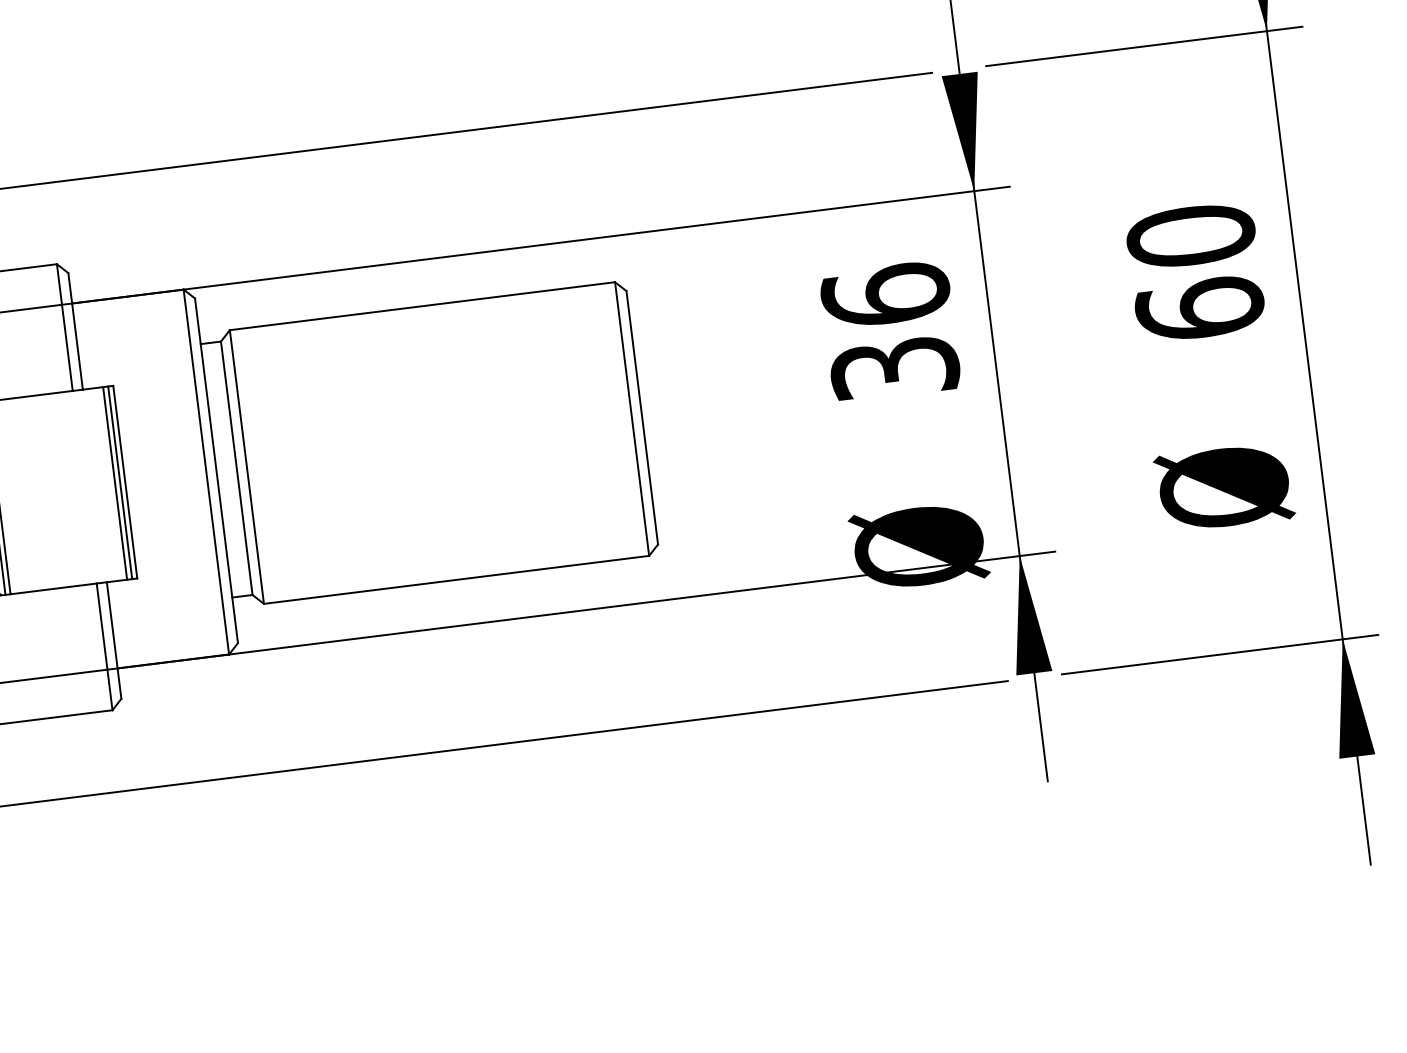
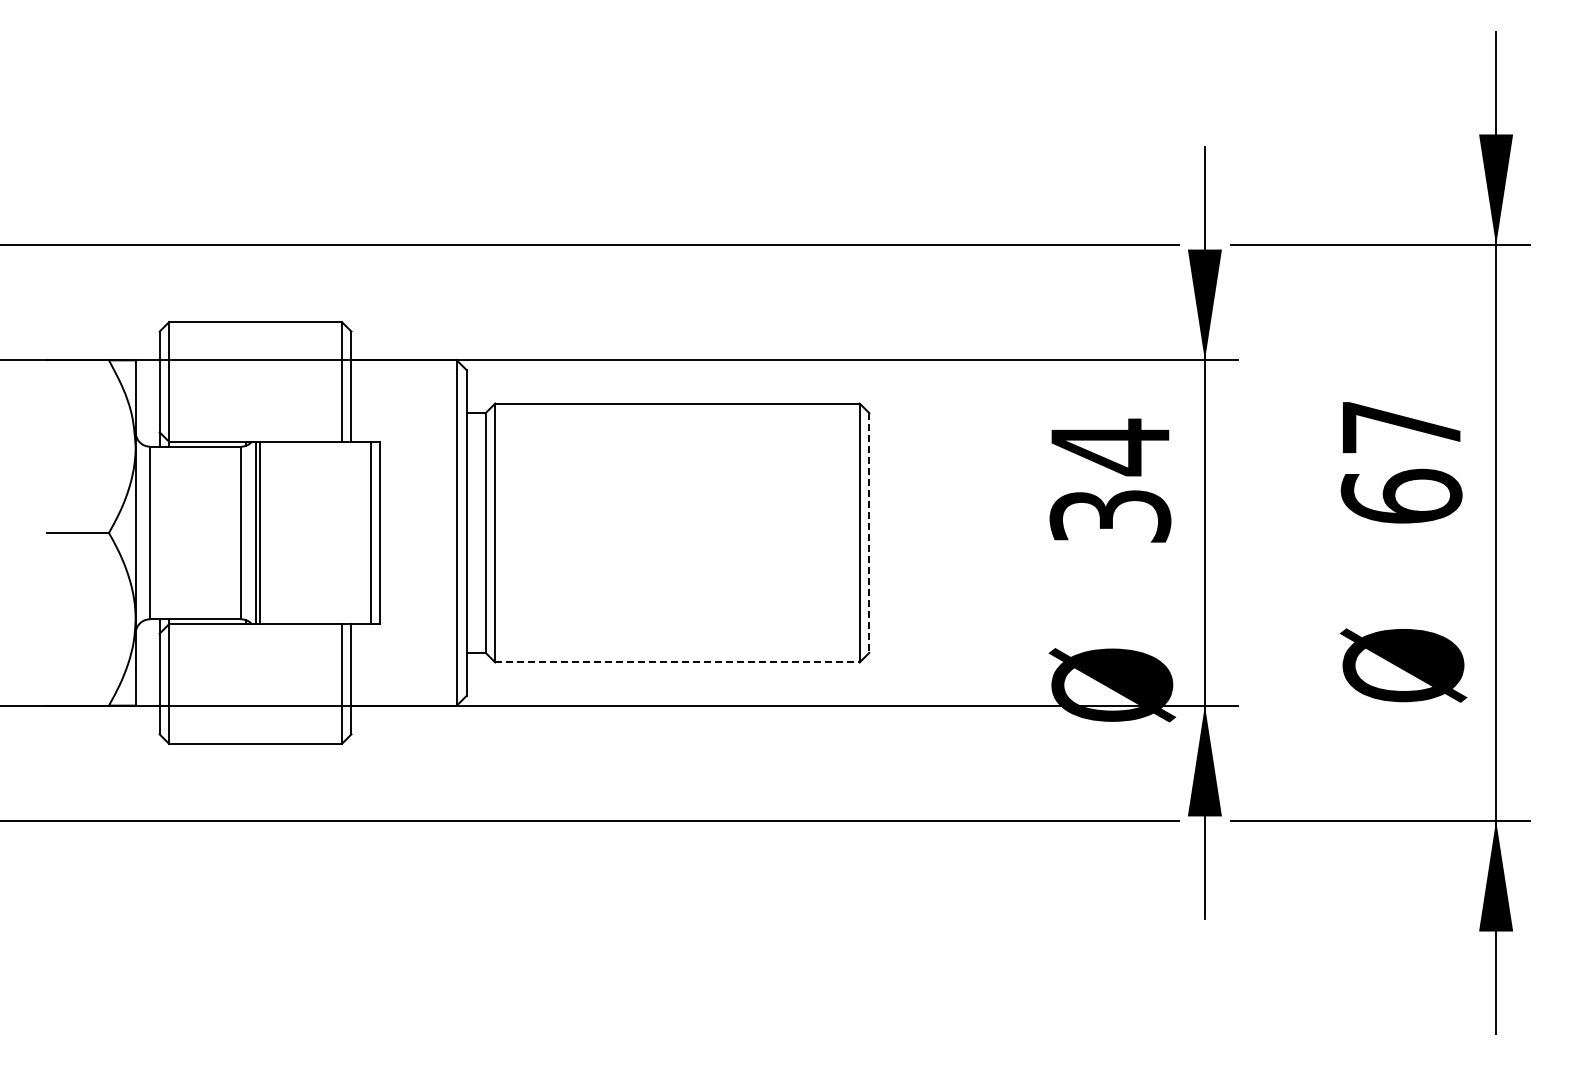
text: (1190, 236) -> (1401, 427), 60 -> 67
text: (885, 295) -> (1110, 447), 36 -> 34
line: (642, 417) -> (869, 532), solid -> dashed
line: (120, 482) -> (375, 532), removed
line: (457, 579) -> (678, 662), solid -> dashed

